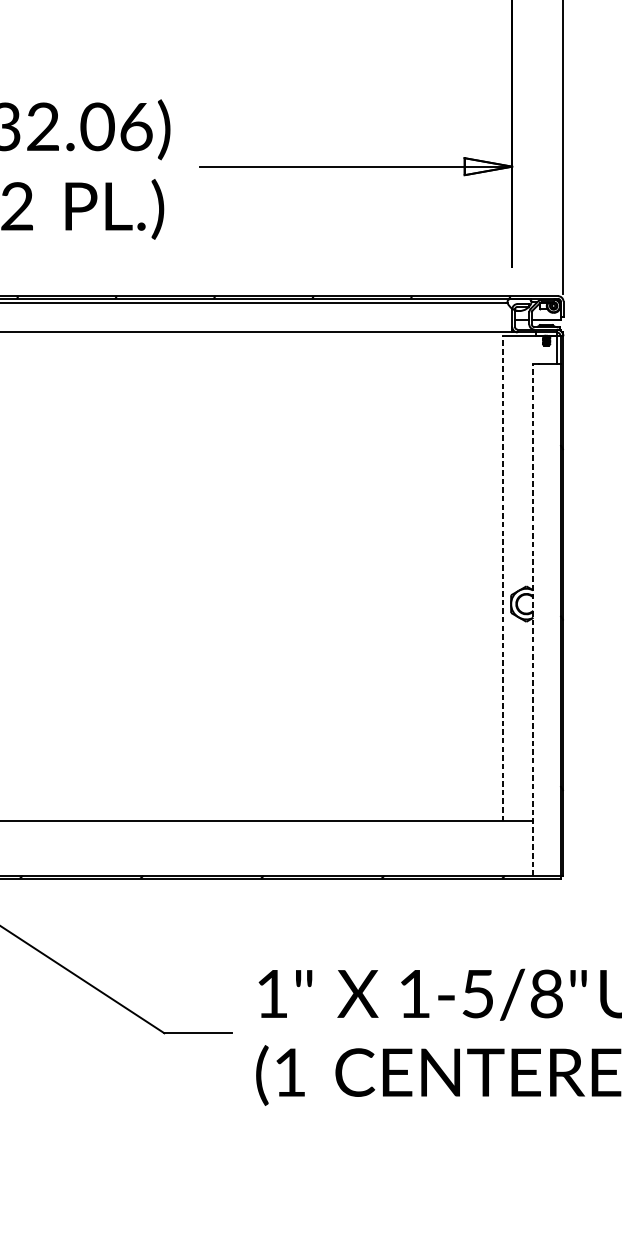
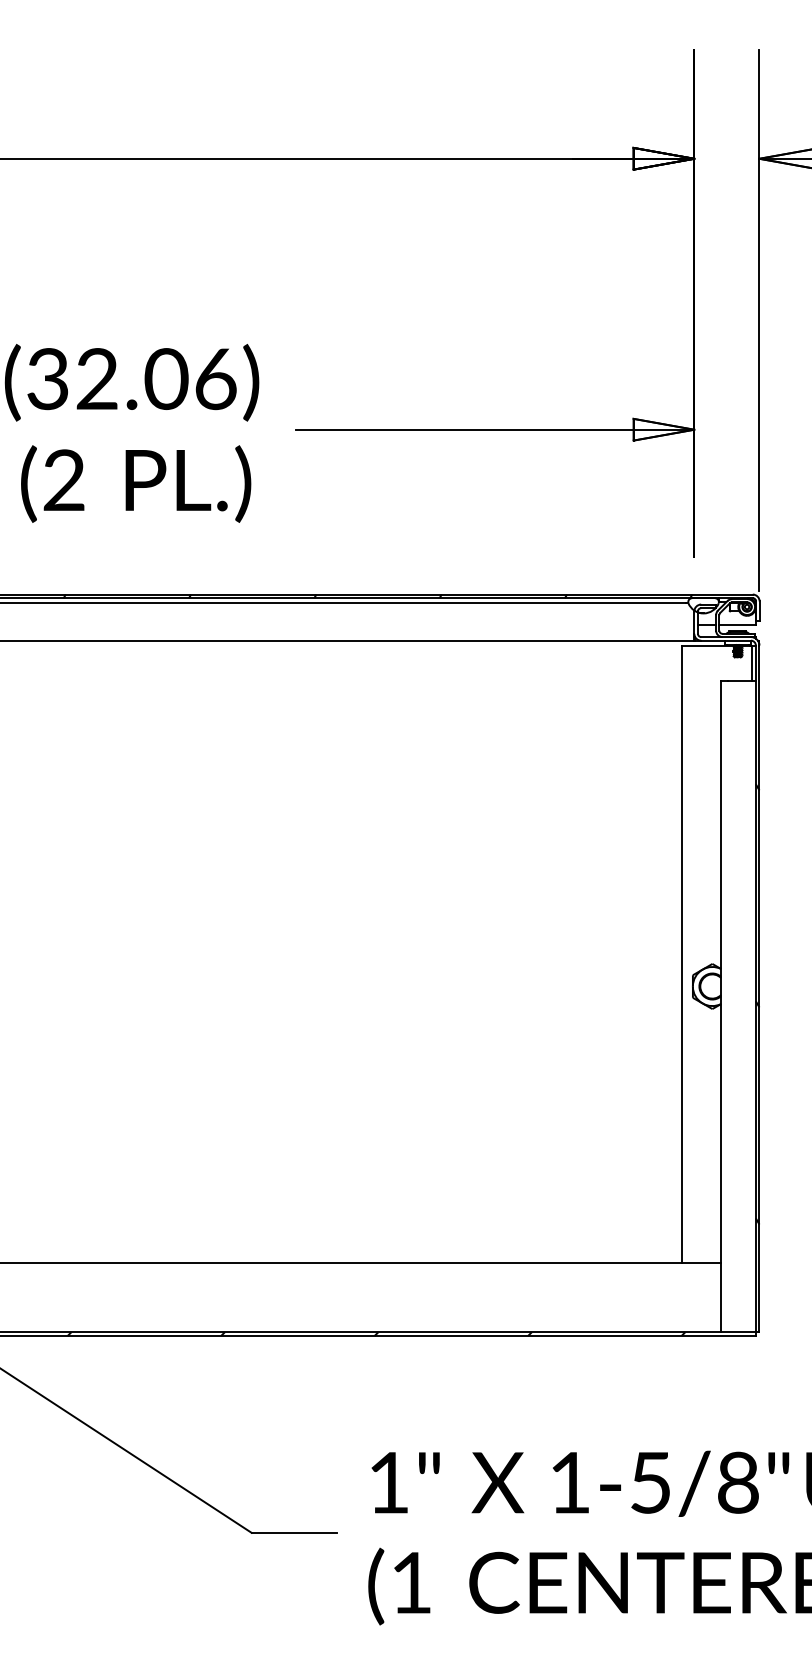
line: (502, 578) -> (682, 954), dashed -> solid
line: (533, 619) -> (721, 1006), dashed -> solid

